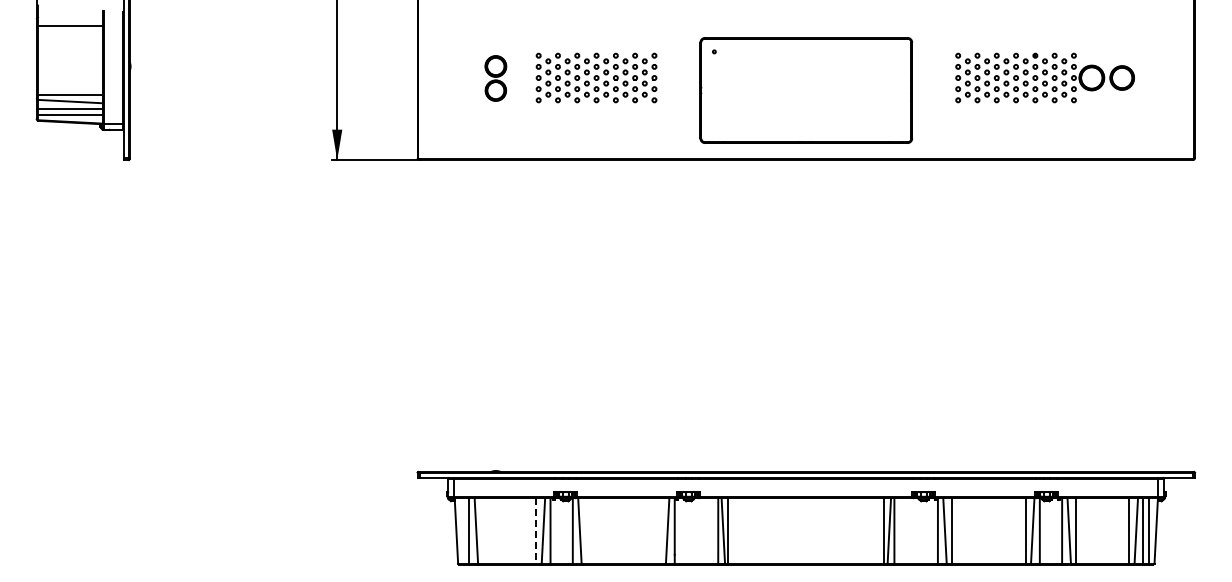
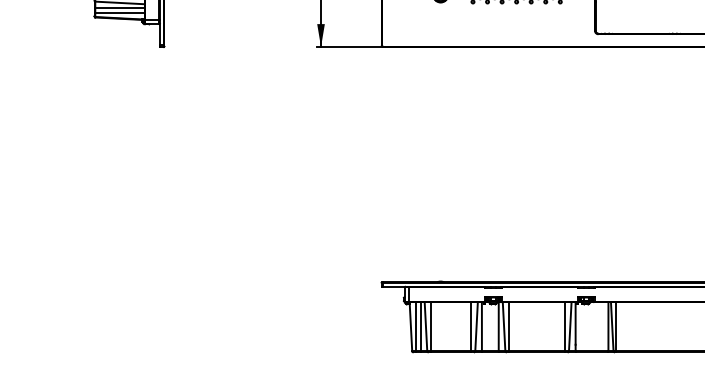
line: (463, 531) -> (416, 327), added
line: (483, 531) -> (431, 327), added
line: (536, 531) -> (471, 327), dashed -> solid
line: (586, 531) -> (509, 327), added
line: (660, 531) -> (564, 327), added

